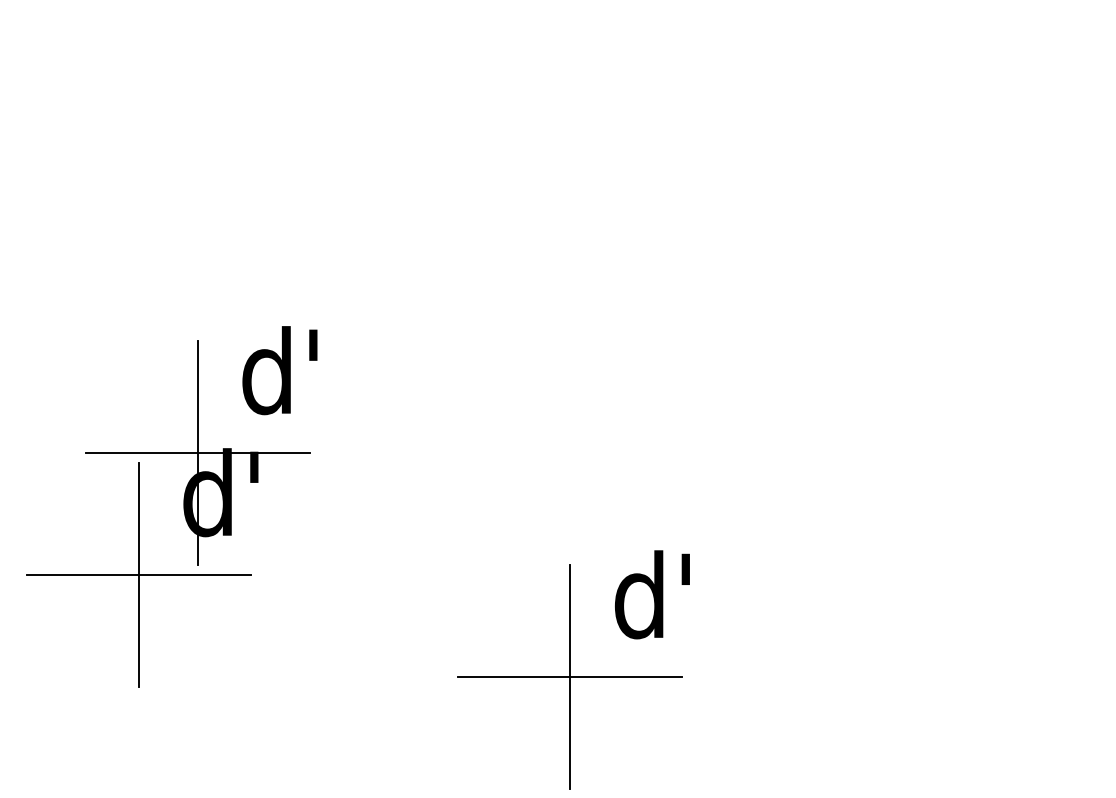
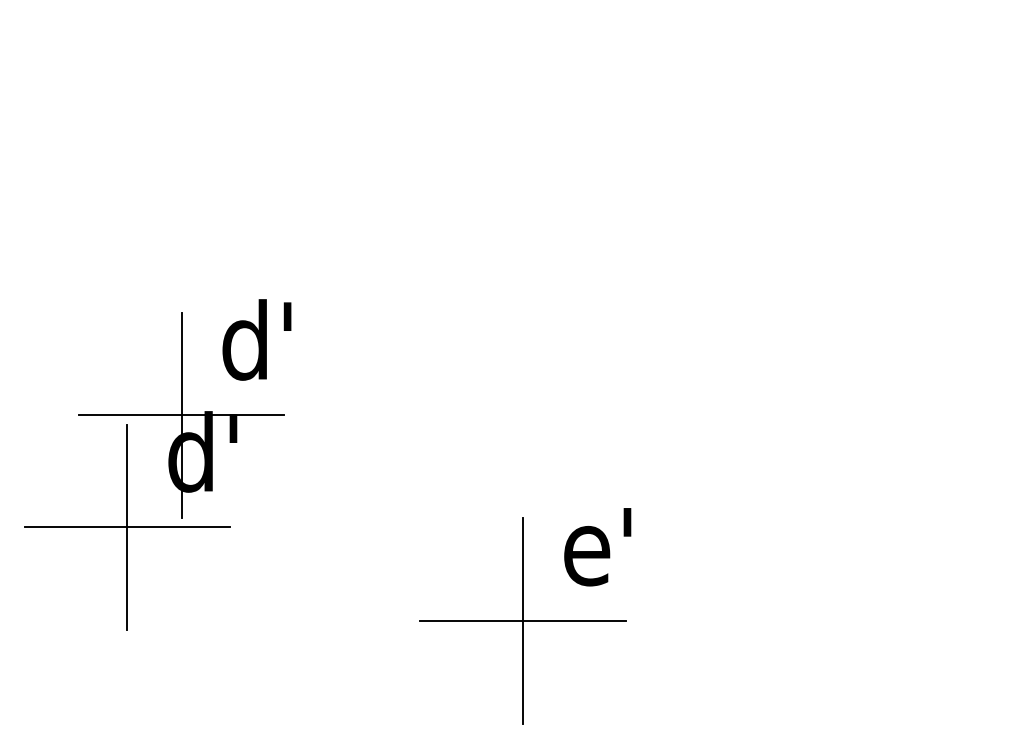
text: (652, 594) -> (598, 545), d' -> e'

